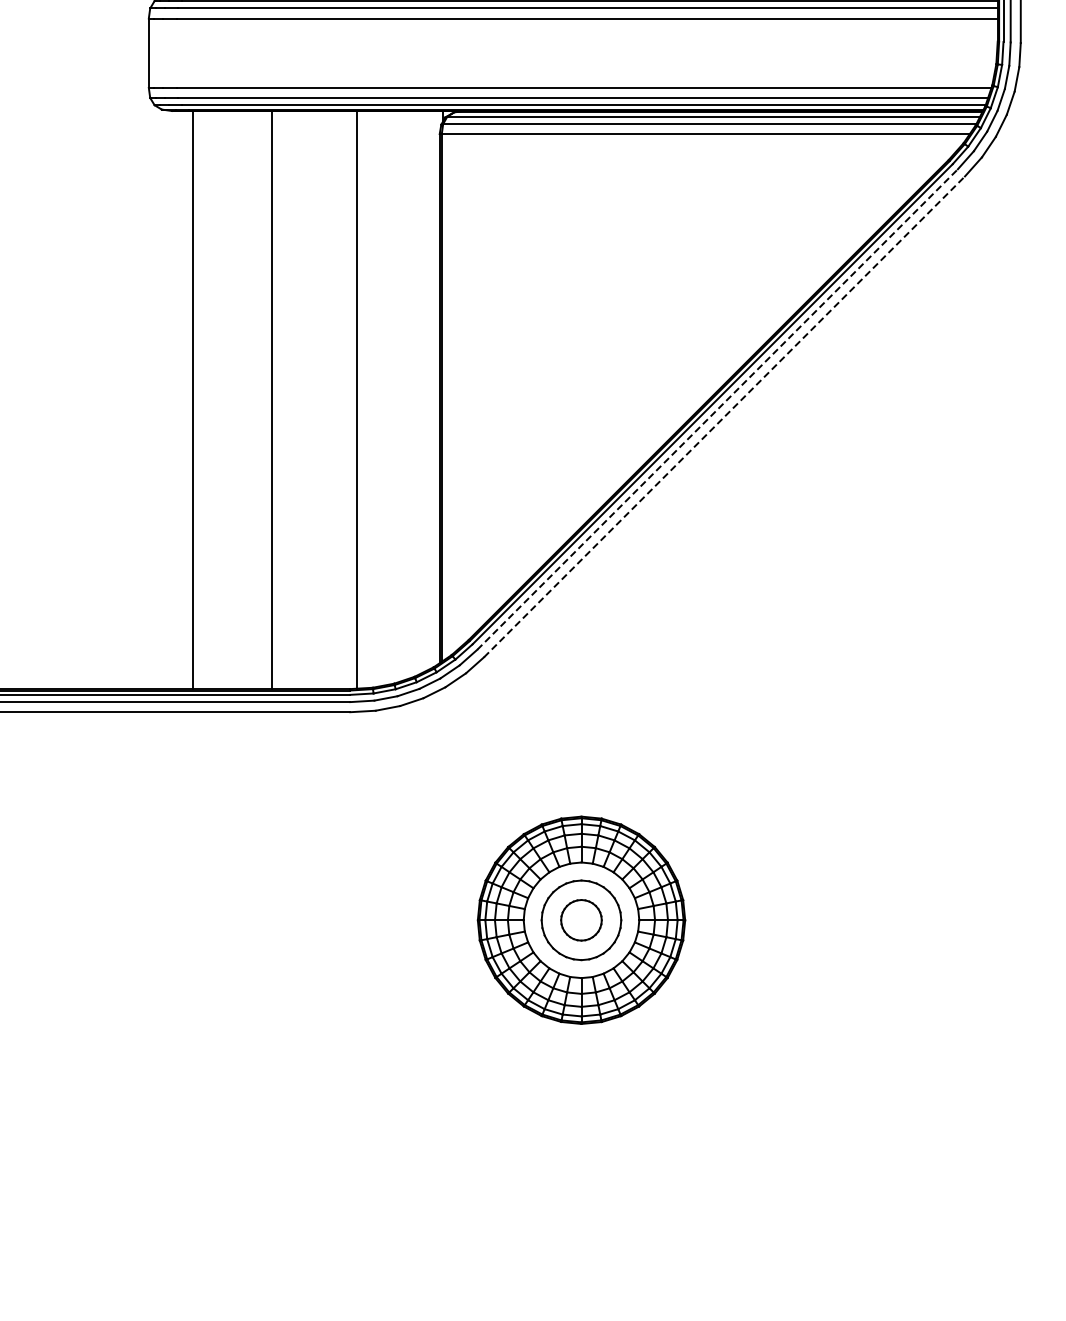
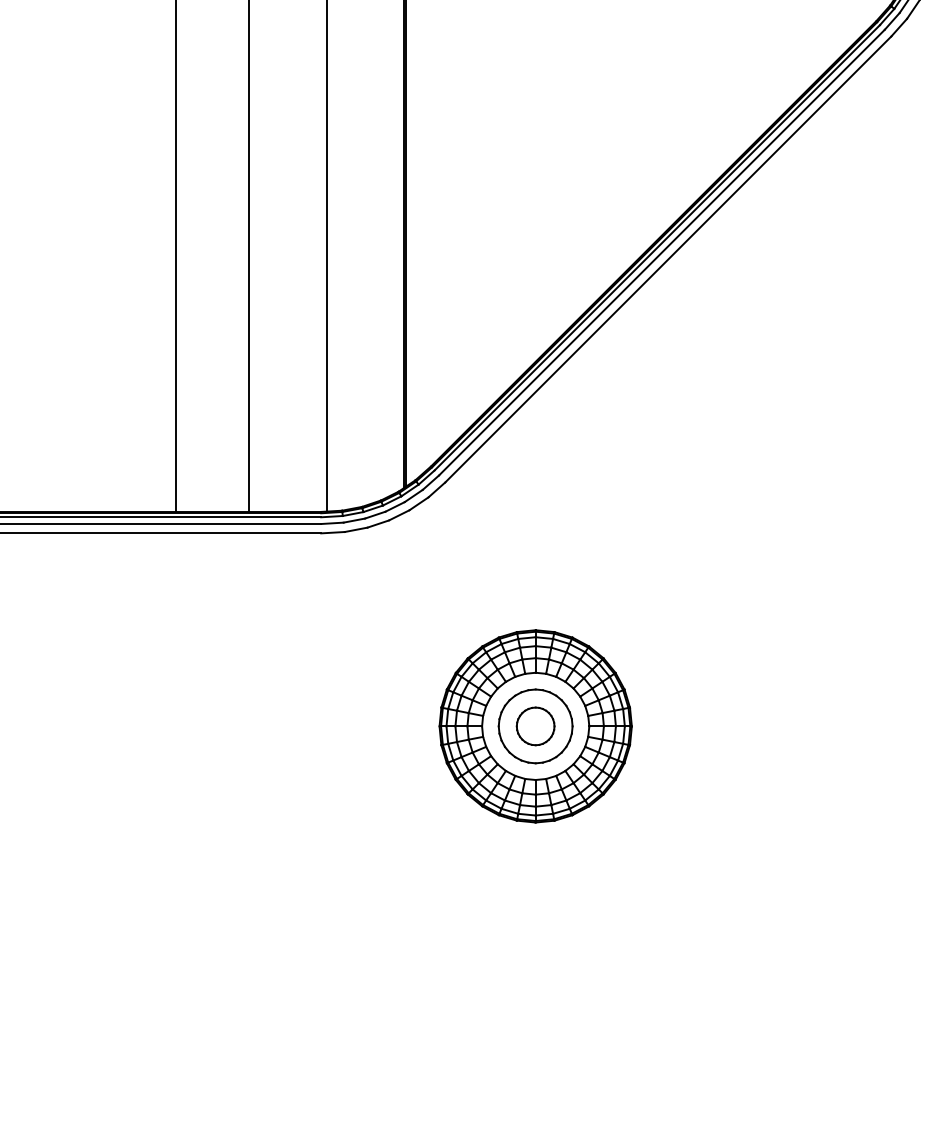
line: (717, 409) -> (661, 252), dashed -> solid
line: (724, 416) -> (668, 259), dashed -> solid

